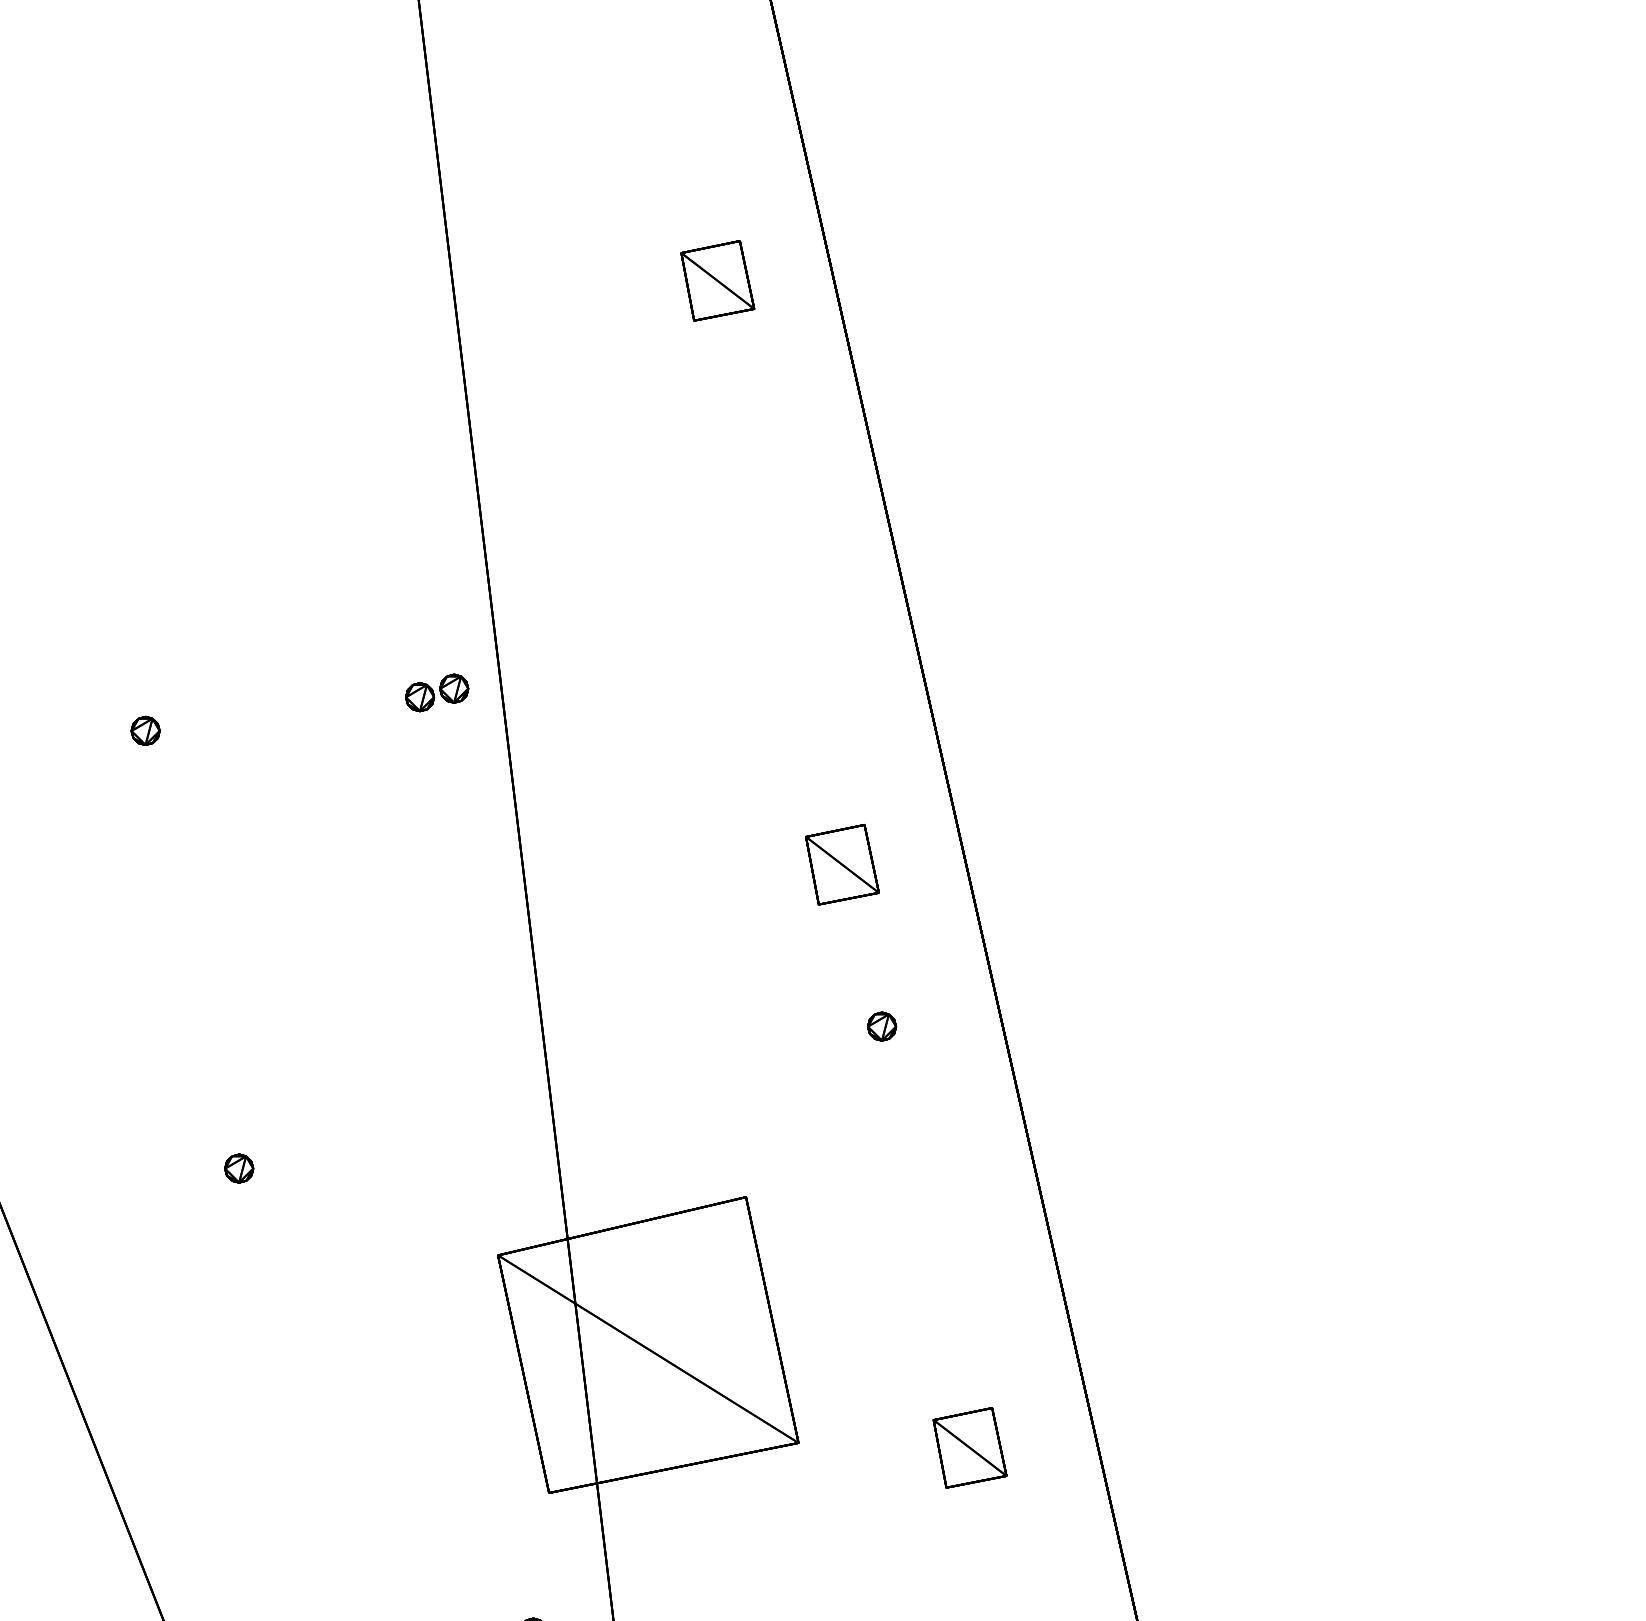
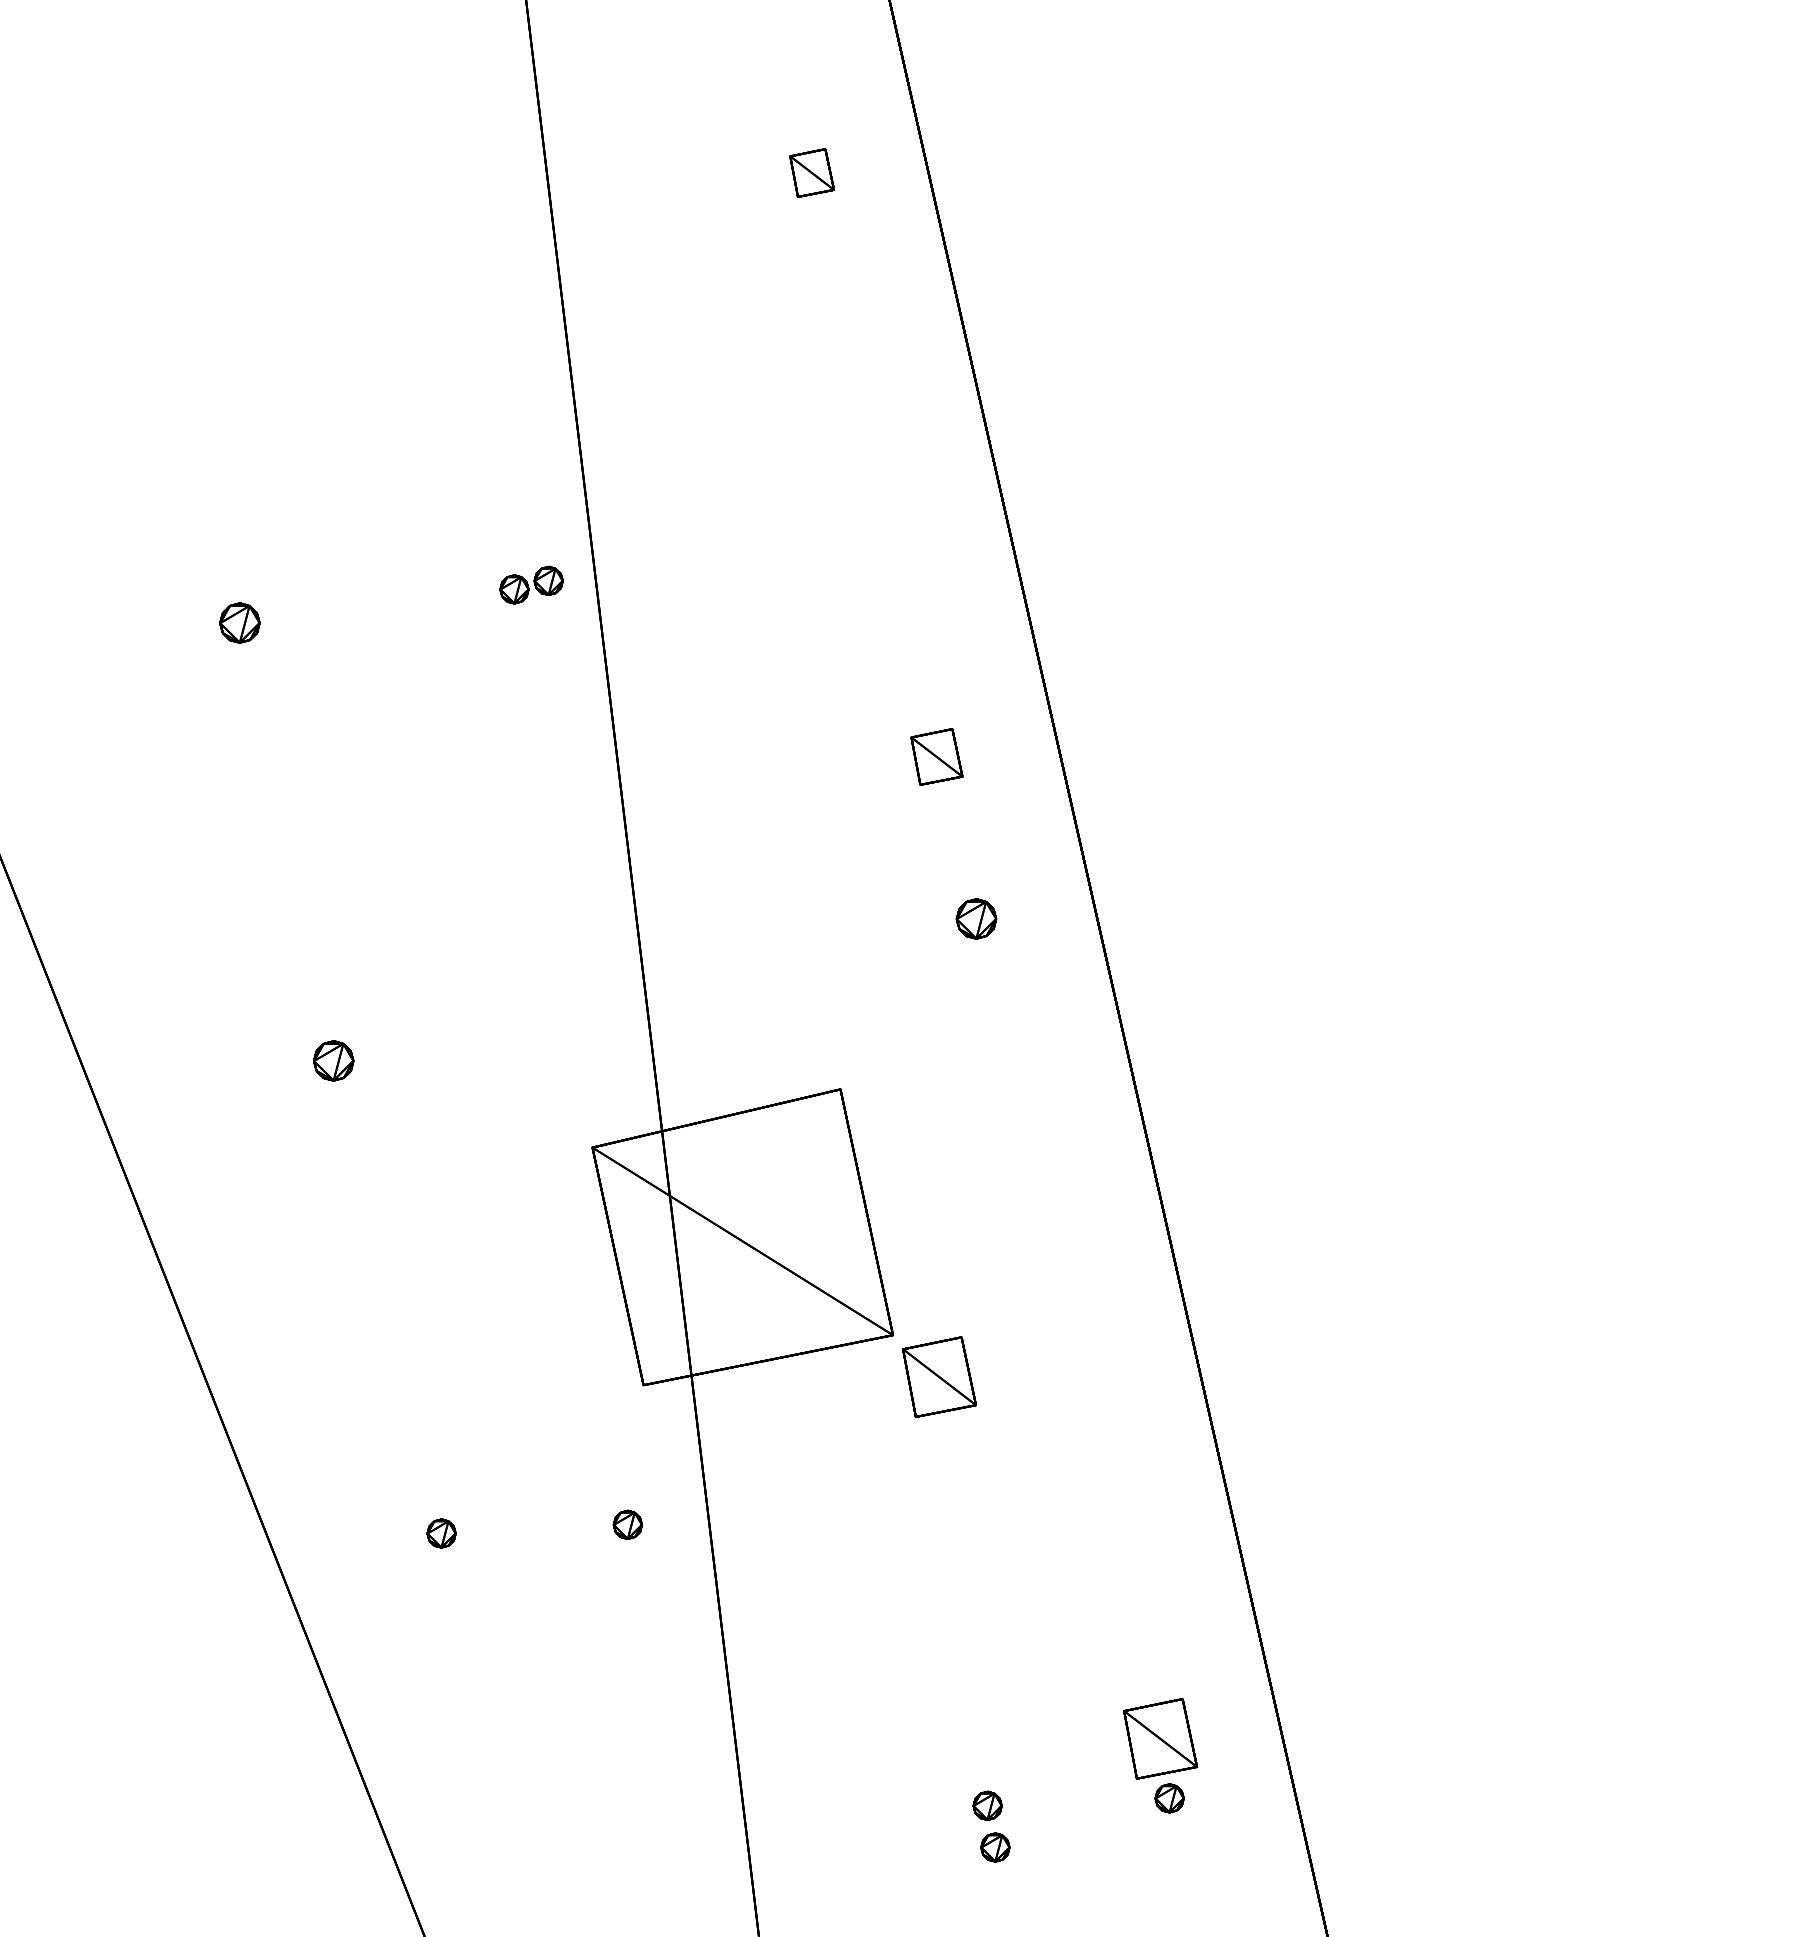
part: (717, 280) -> (811, 172), size x0.6
part: (146, 731) -> (240, 623), size x1.4
part: (842, 864) -> (936, 756), size x0.7
part: (882, 1026) -> (976, 918), size x1.4
part: (239, 1168) -> (333, 1060), size x1.4
part: (970, 1447) -> (939, 1376), moved

